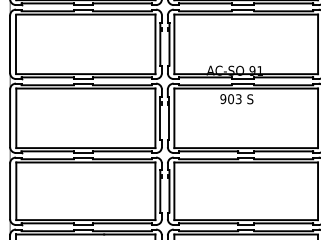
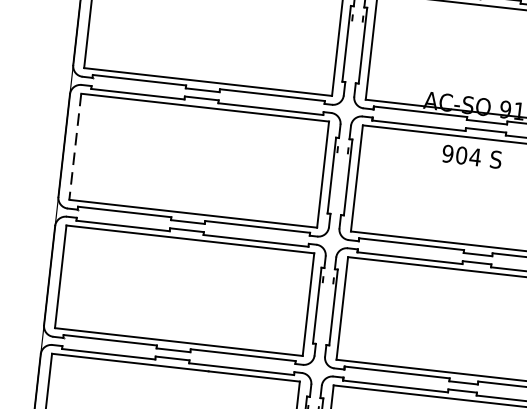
text: (238, 99) -> (474, 157), 903 -> 904
line: (16, 118) -> (75, 147), solid -> dashed

